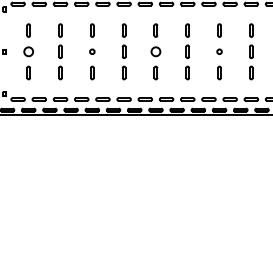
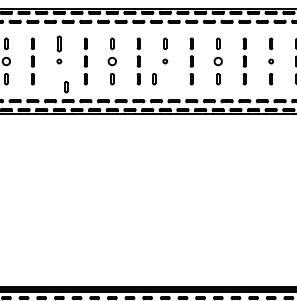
part: (92, 30) -> (59, 43), size x1.4
part: (92, 73) -> (66, 87), moved
part: (219, 73) -> (154, 79), moved

